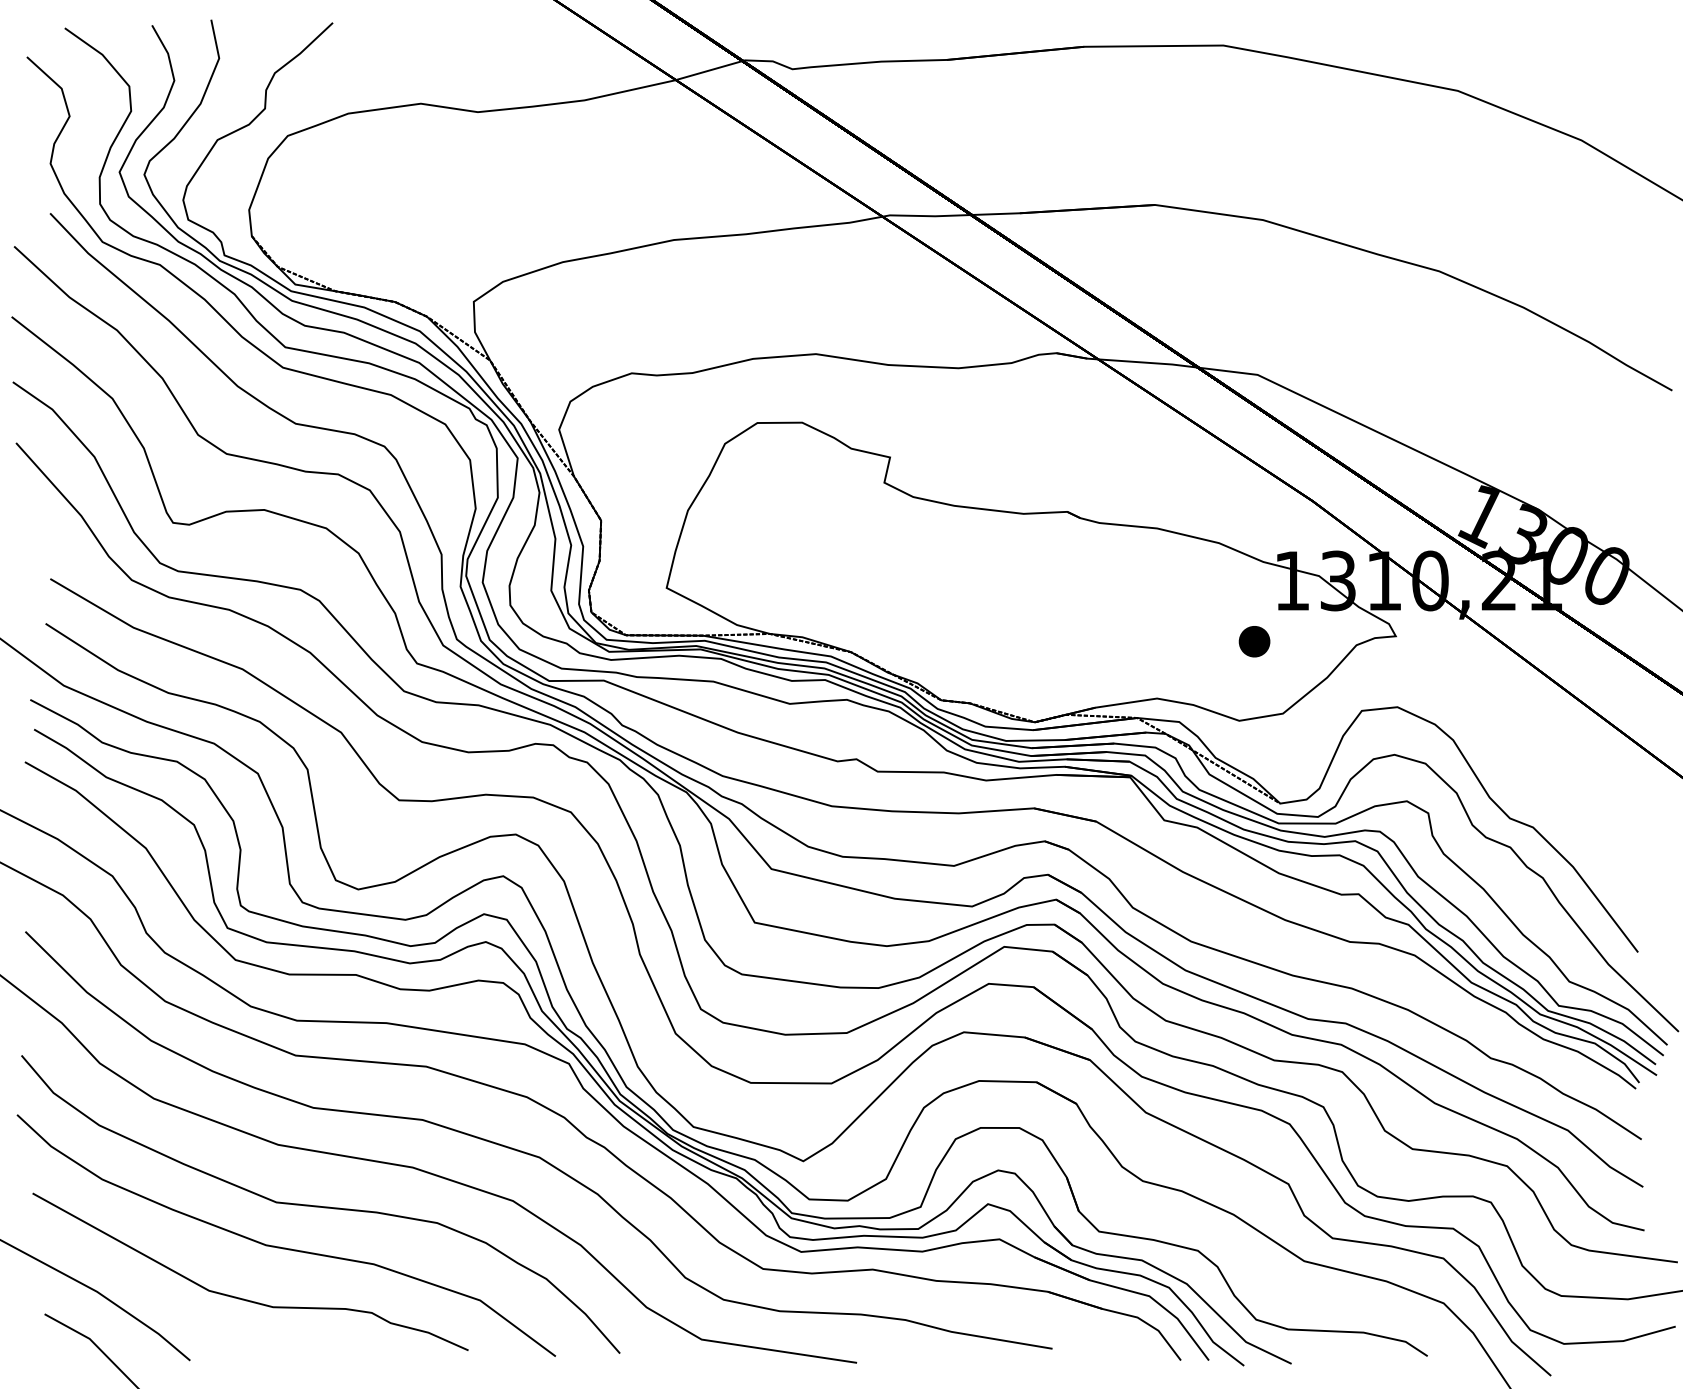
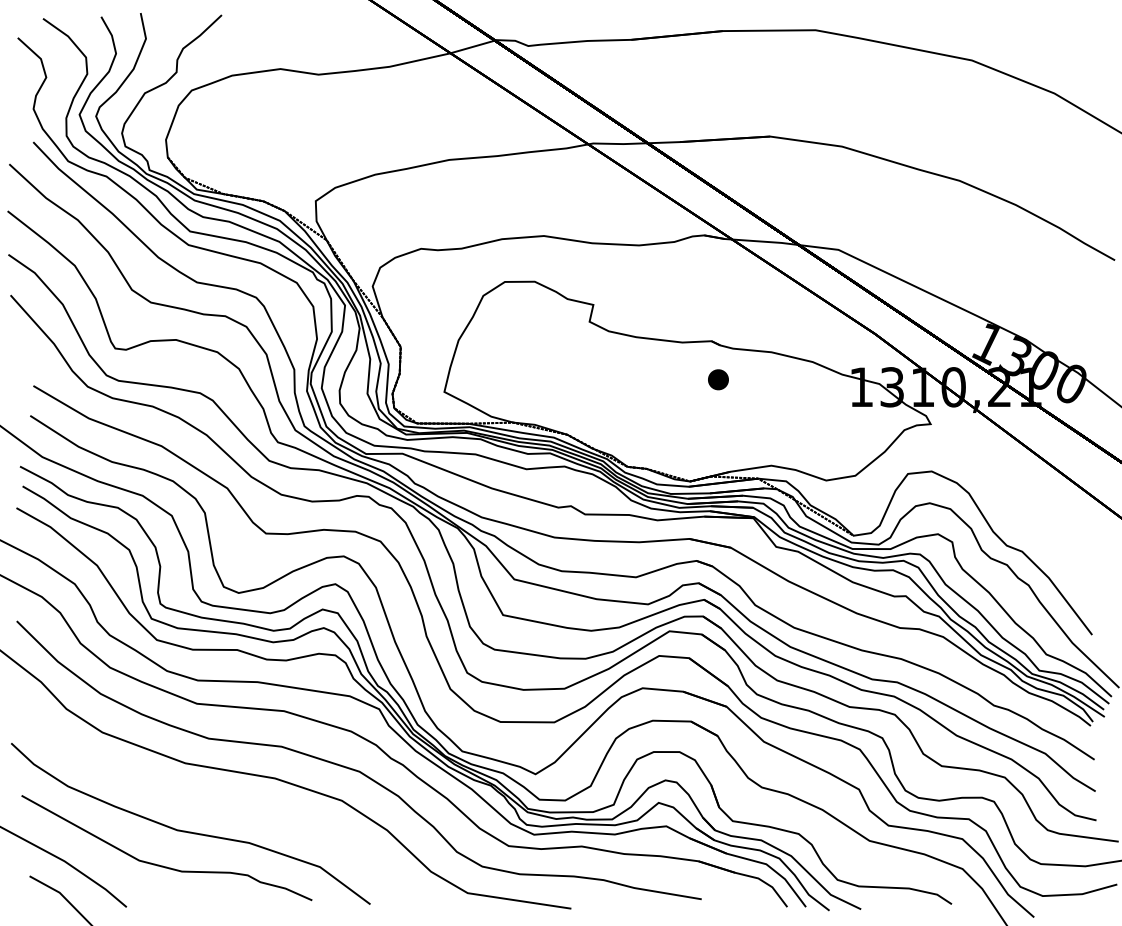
part: (1254, 641) -> (718, 379), moved
part: (320, 1203) -> (213, 802), removed

